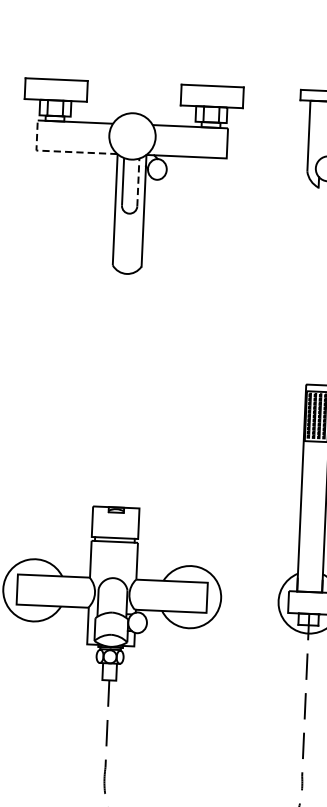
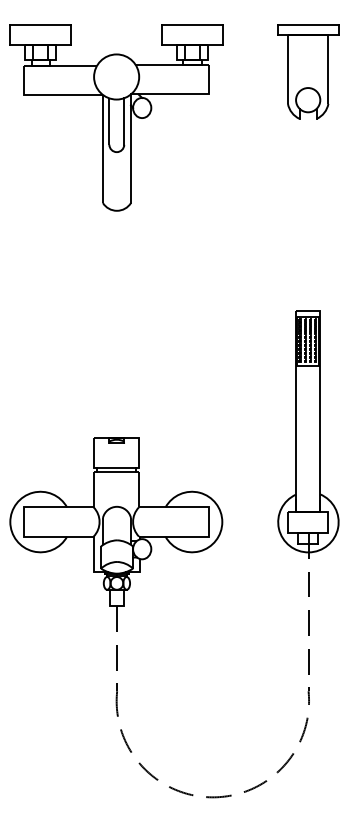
line: (60, 151) -> (47, 94), dashed -> solid
line: (138, 181) -> (124, 120), dashed -> solid

